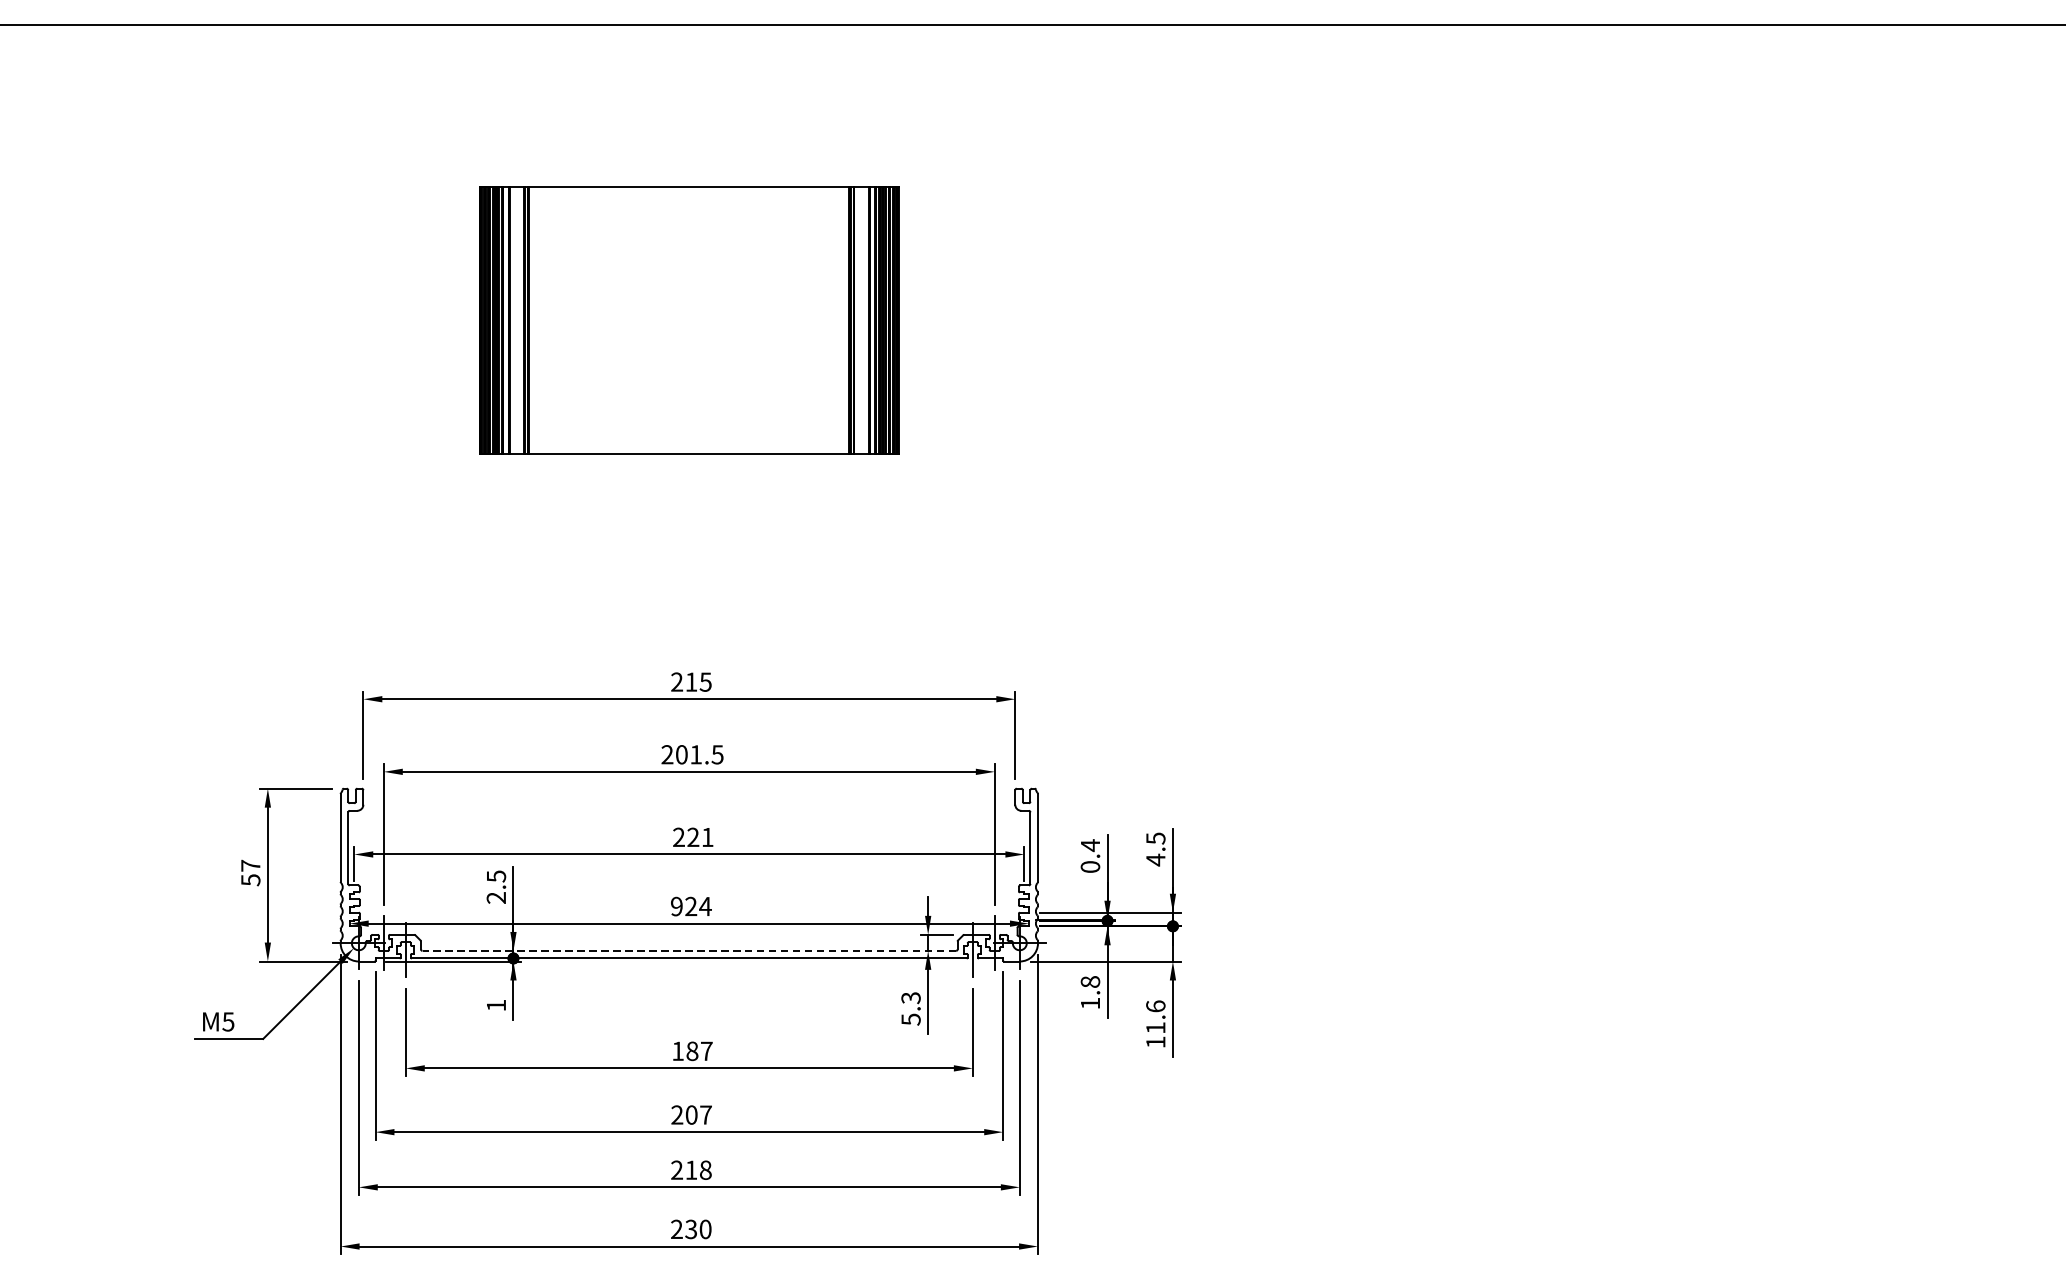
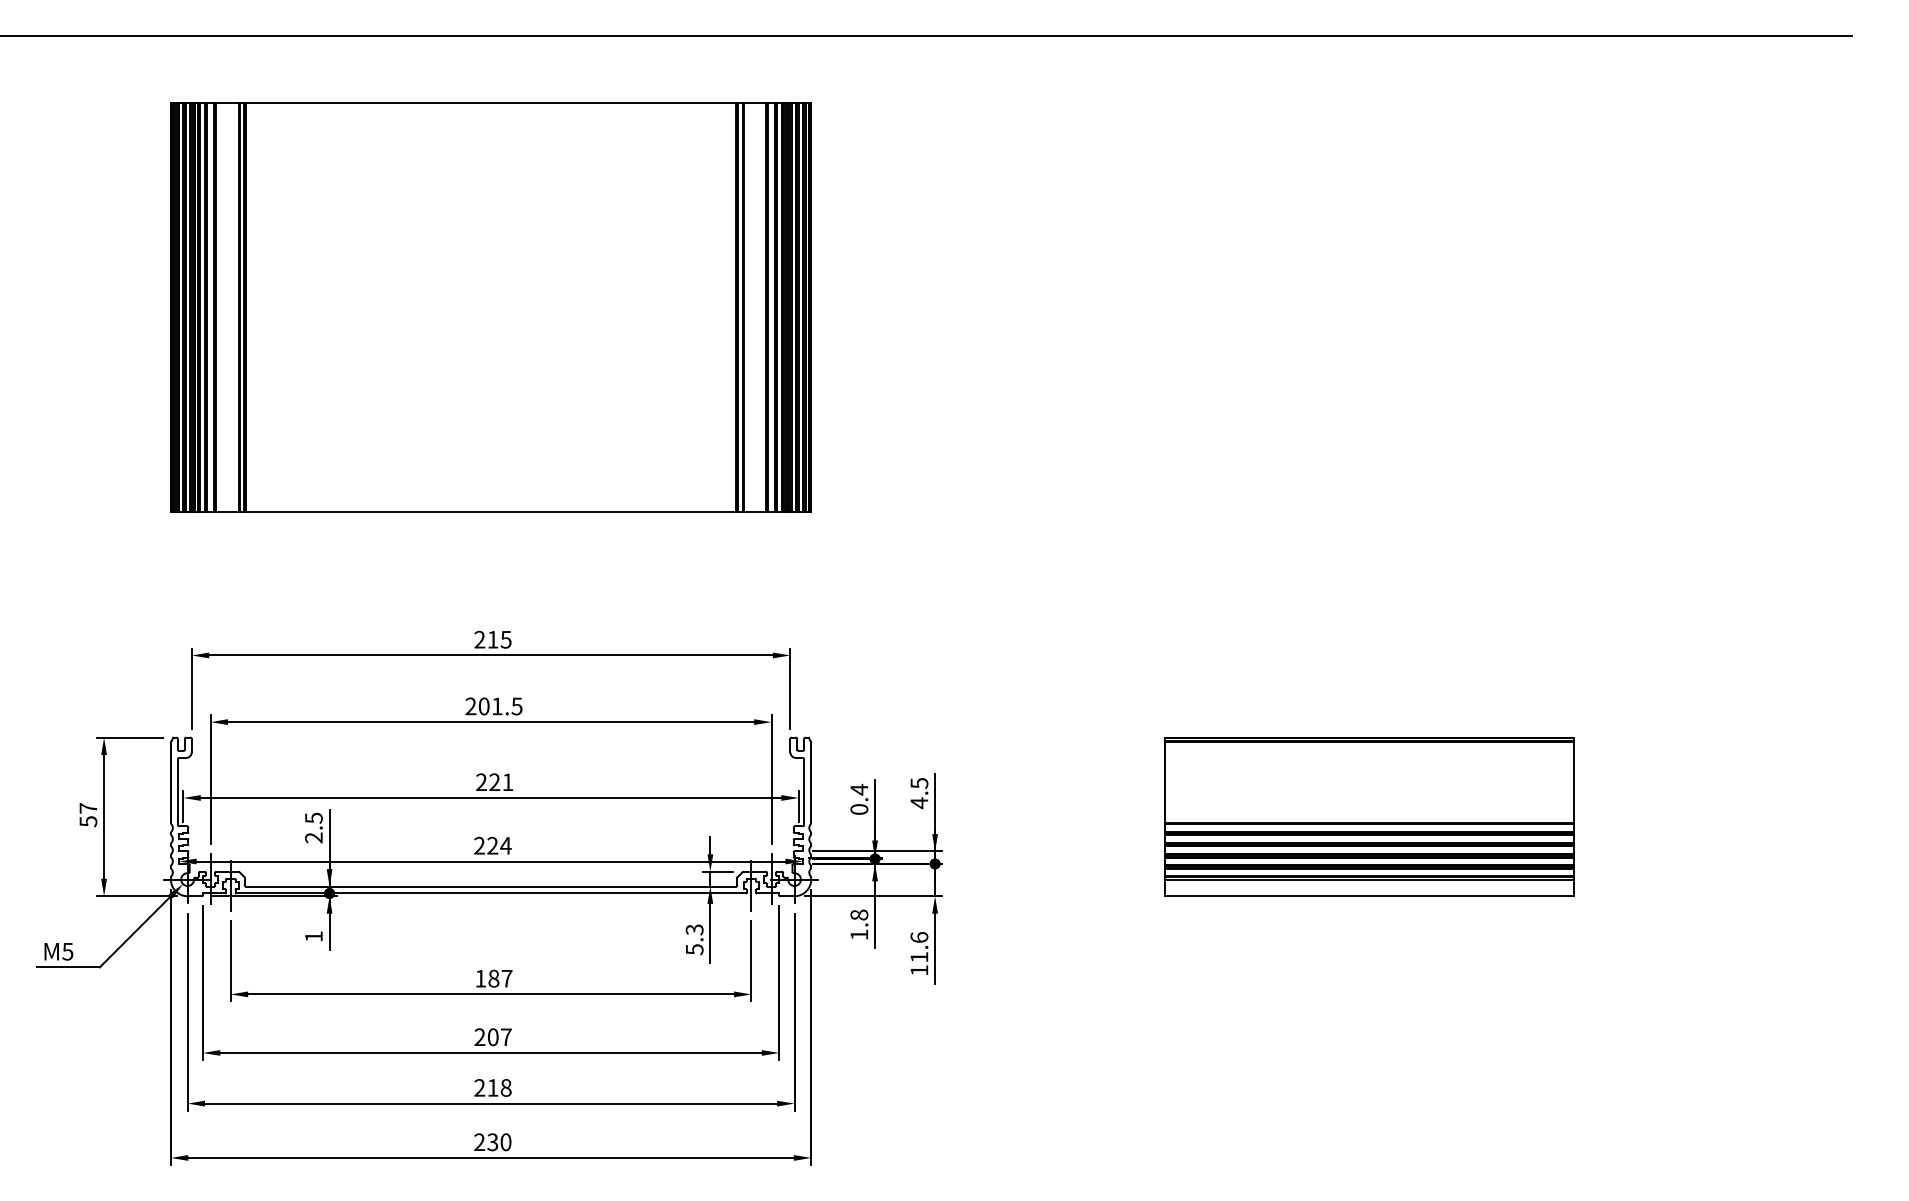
part: (688, 320) -> (490, 307), size x1.67
part: (1646, 874) -> (1369, 816), added
text: (676, 906) -> (479, 845), 924 -> 224
line: (689, 950) -> (491, 886), dashed -> solid

